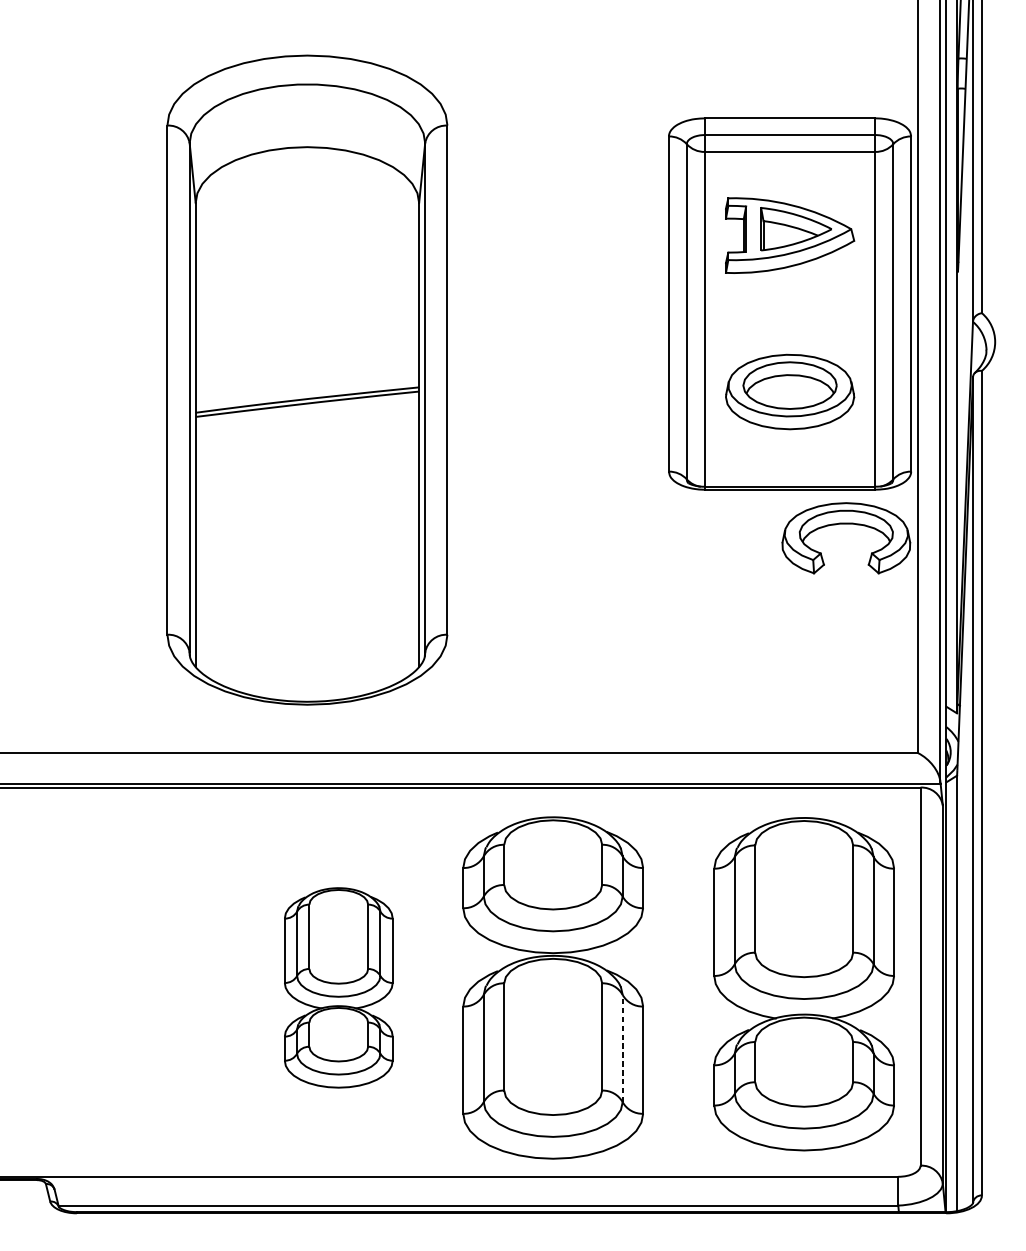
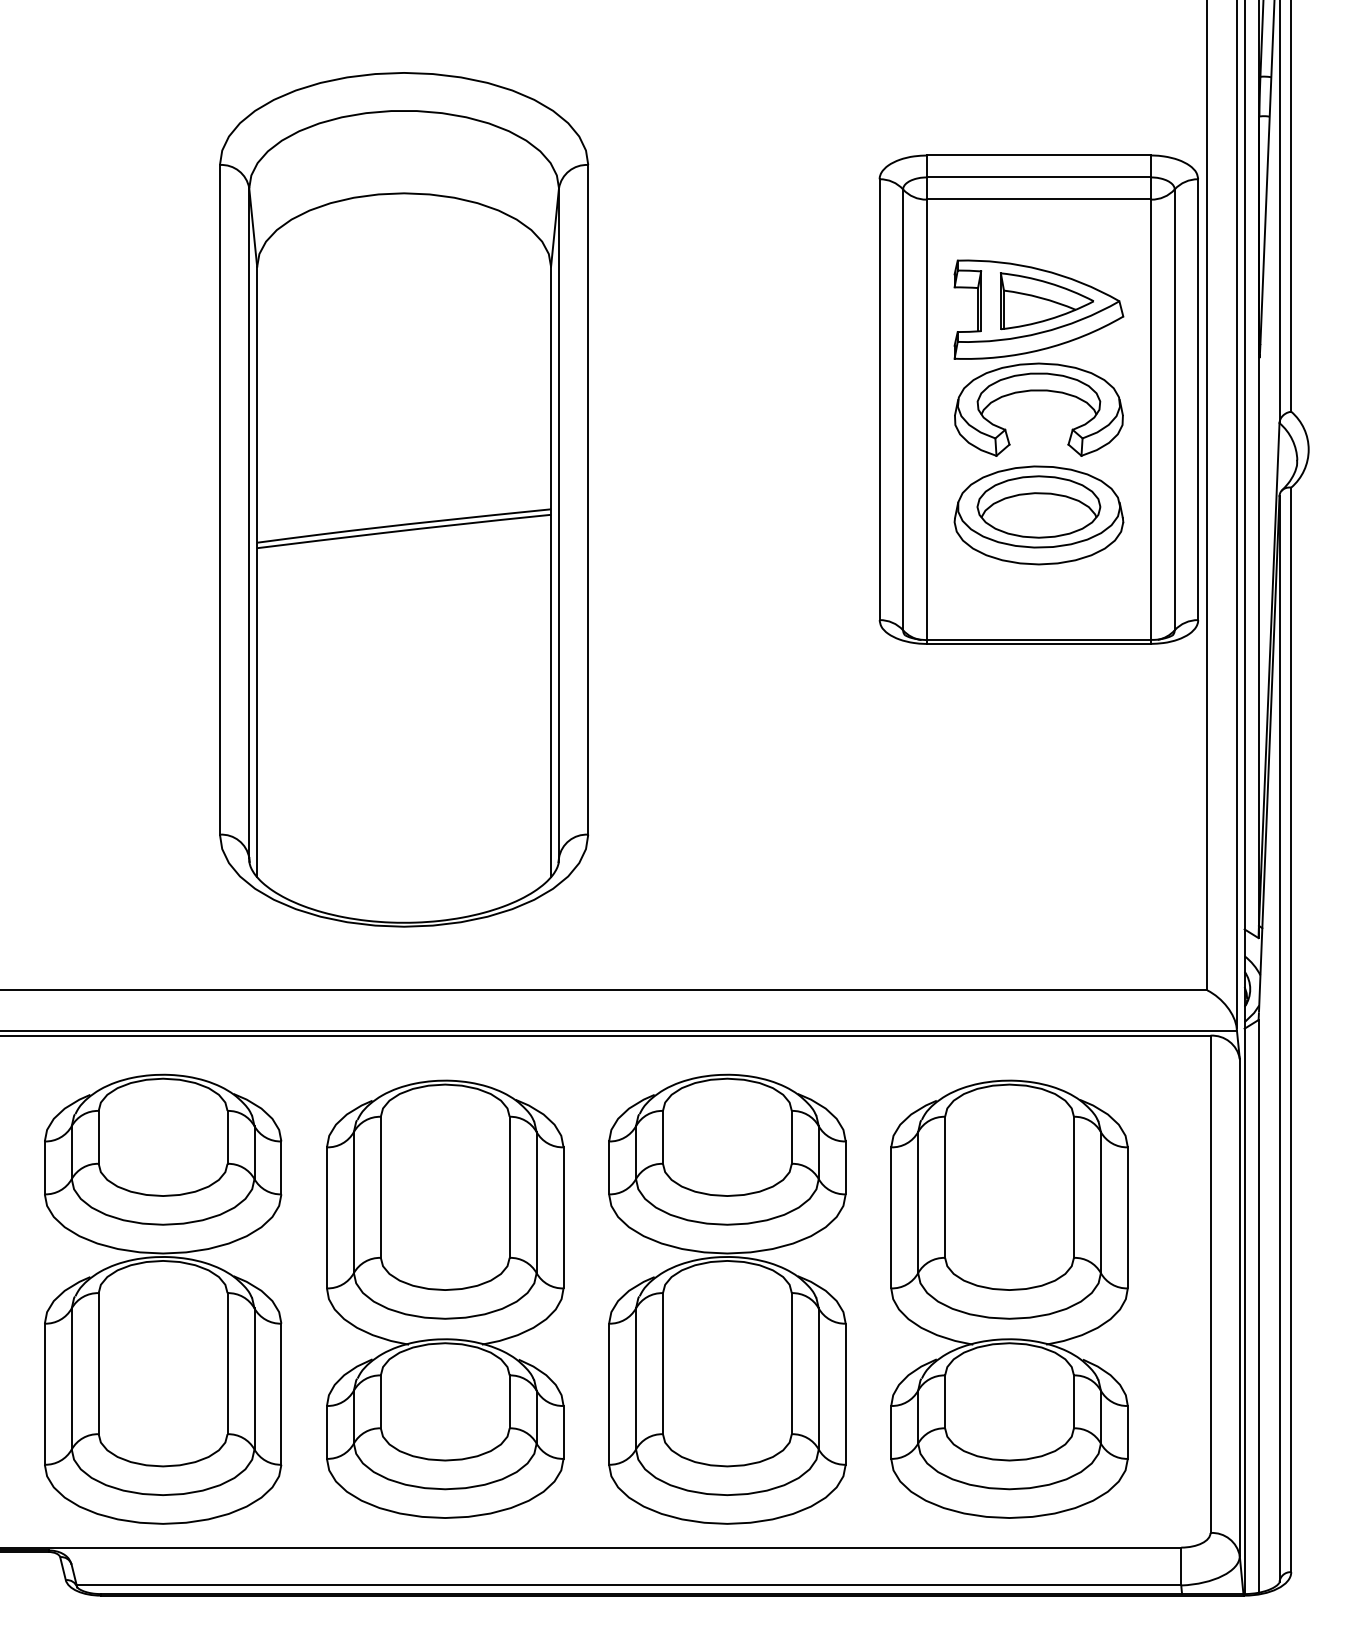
part: (846, 524) -> (1038, 391), moved
part: (804, 983) -> (1009, 1298), moved
part: (124, 987) -> (163, 1298), added
part: (338, 987) -> (445, 1298), size x1.67
line: (622, 1048) -> (818, 1378), dashed -> solid

